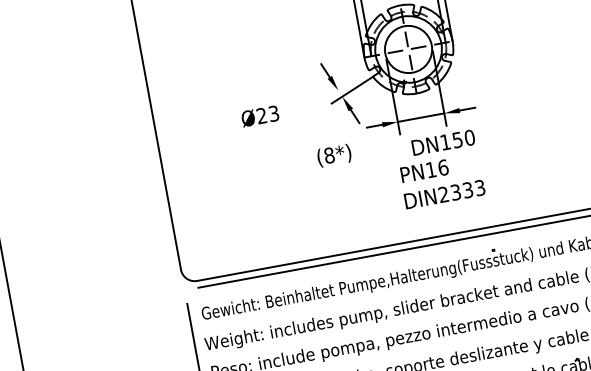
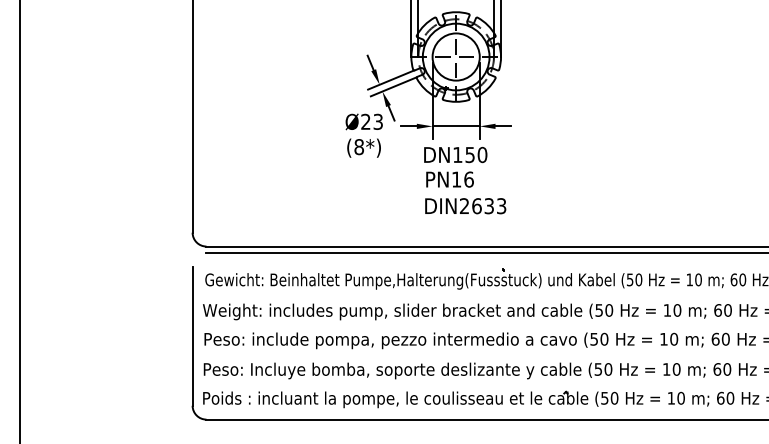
line: (348, 83) -> (391, 79), added
text: (259, 115) -> (363, 121), moved
text: (443, 142) -> (455, 154), moved
text: (455, 192) -> (476, 206), DIN2333 -> DIN2633

